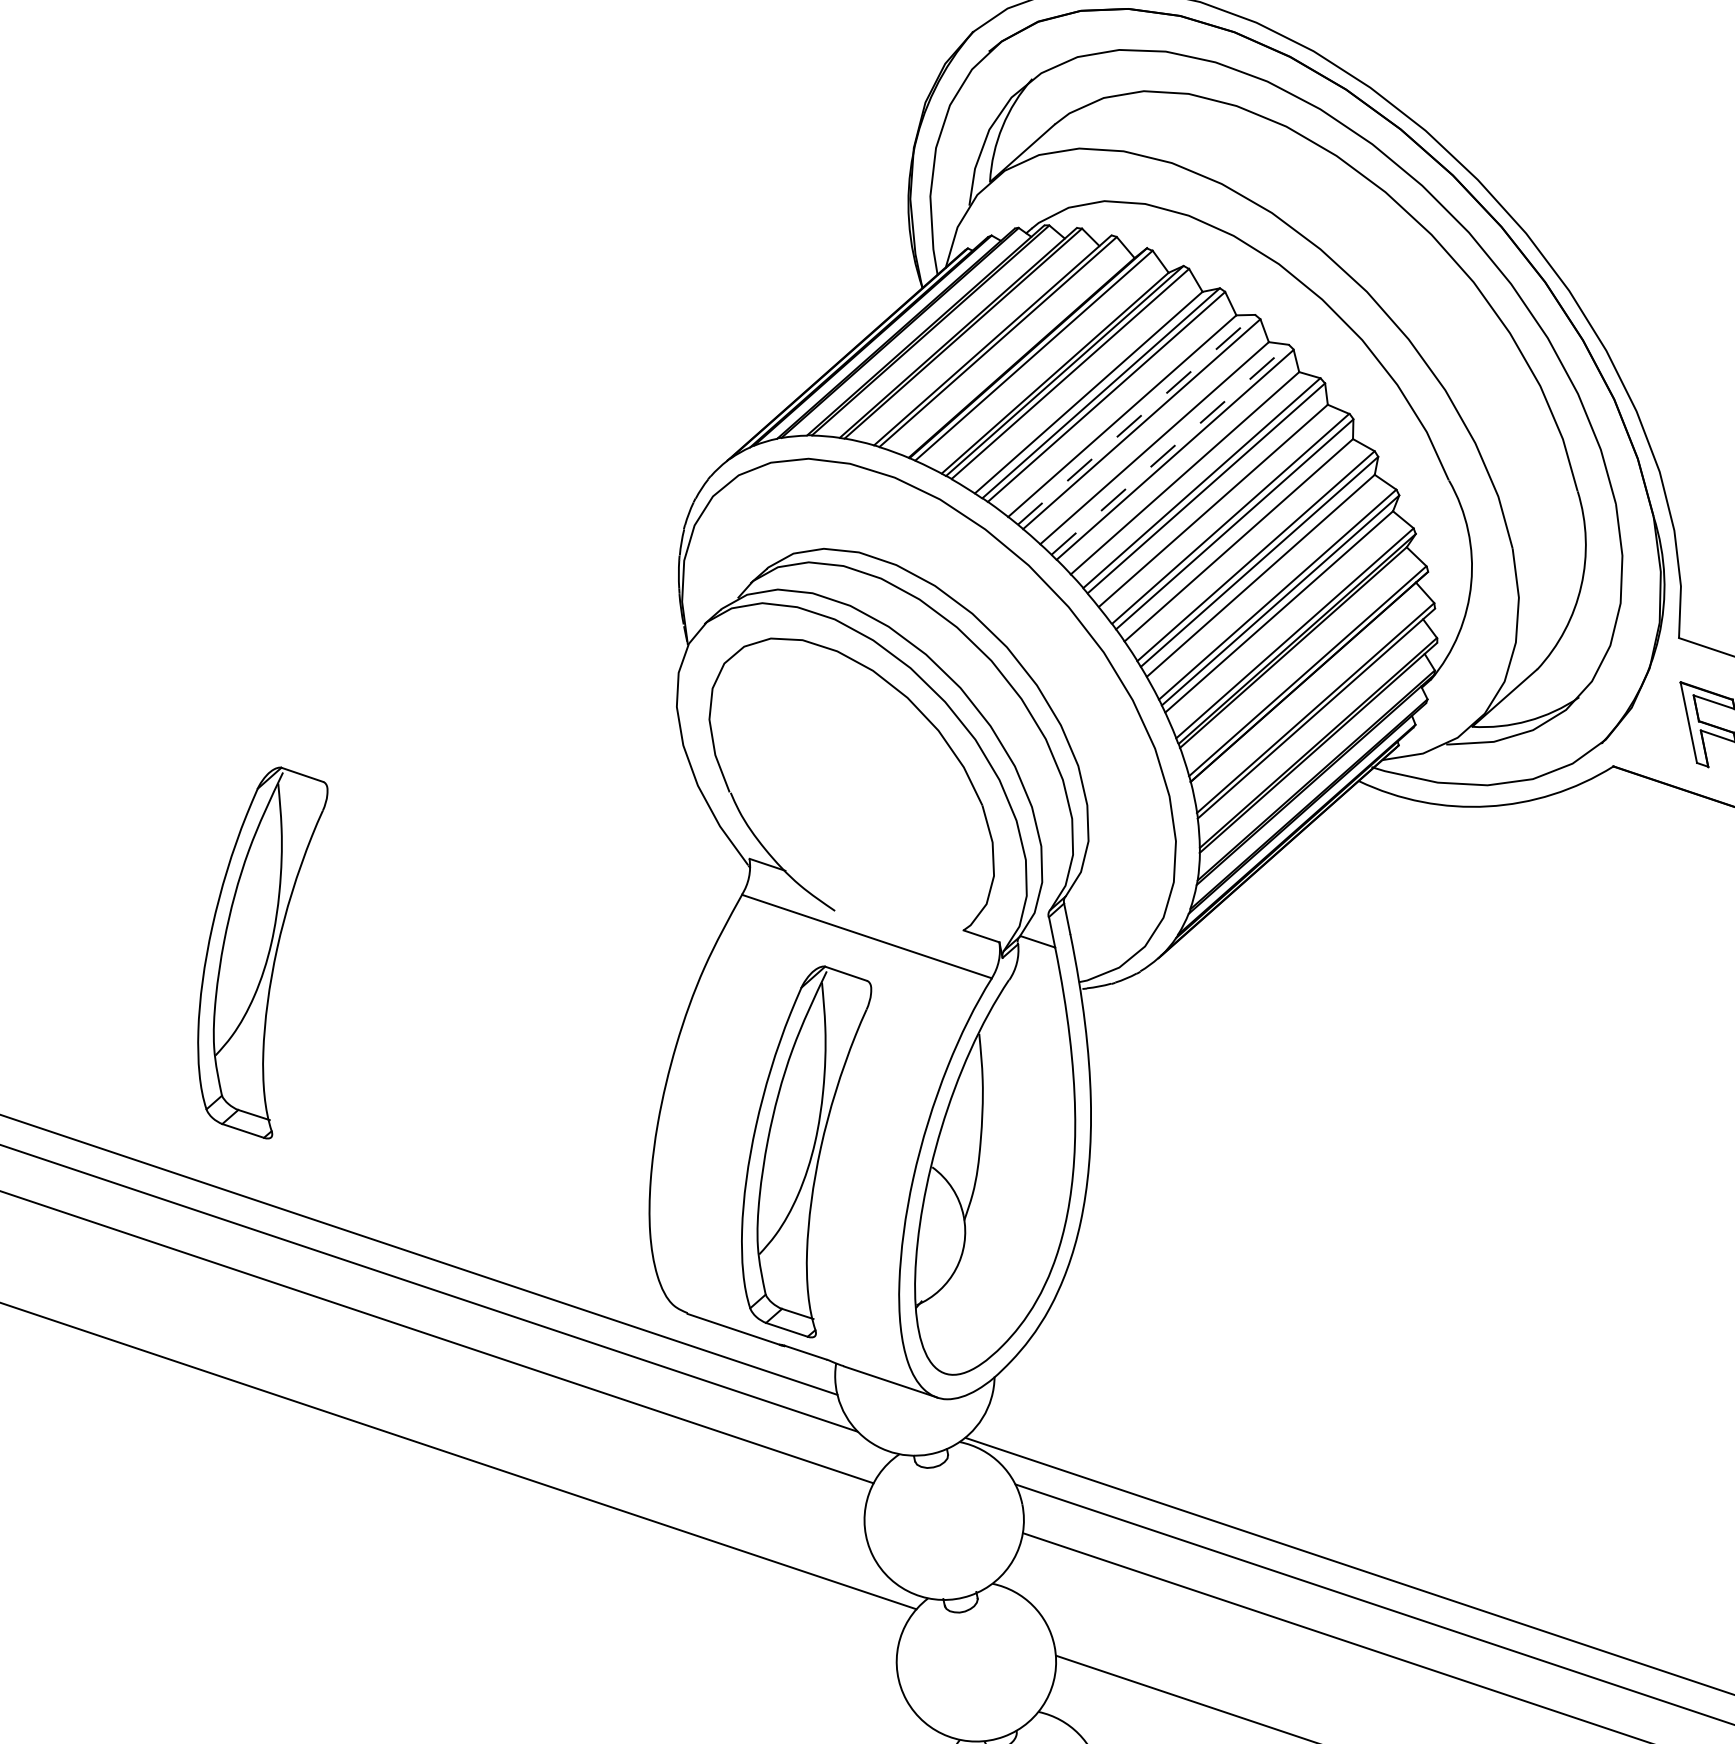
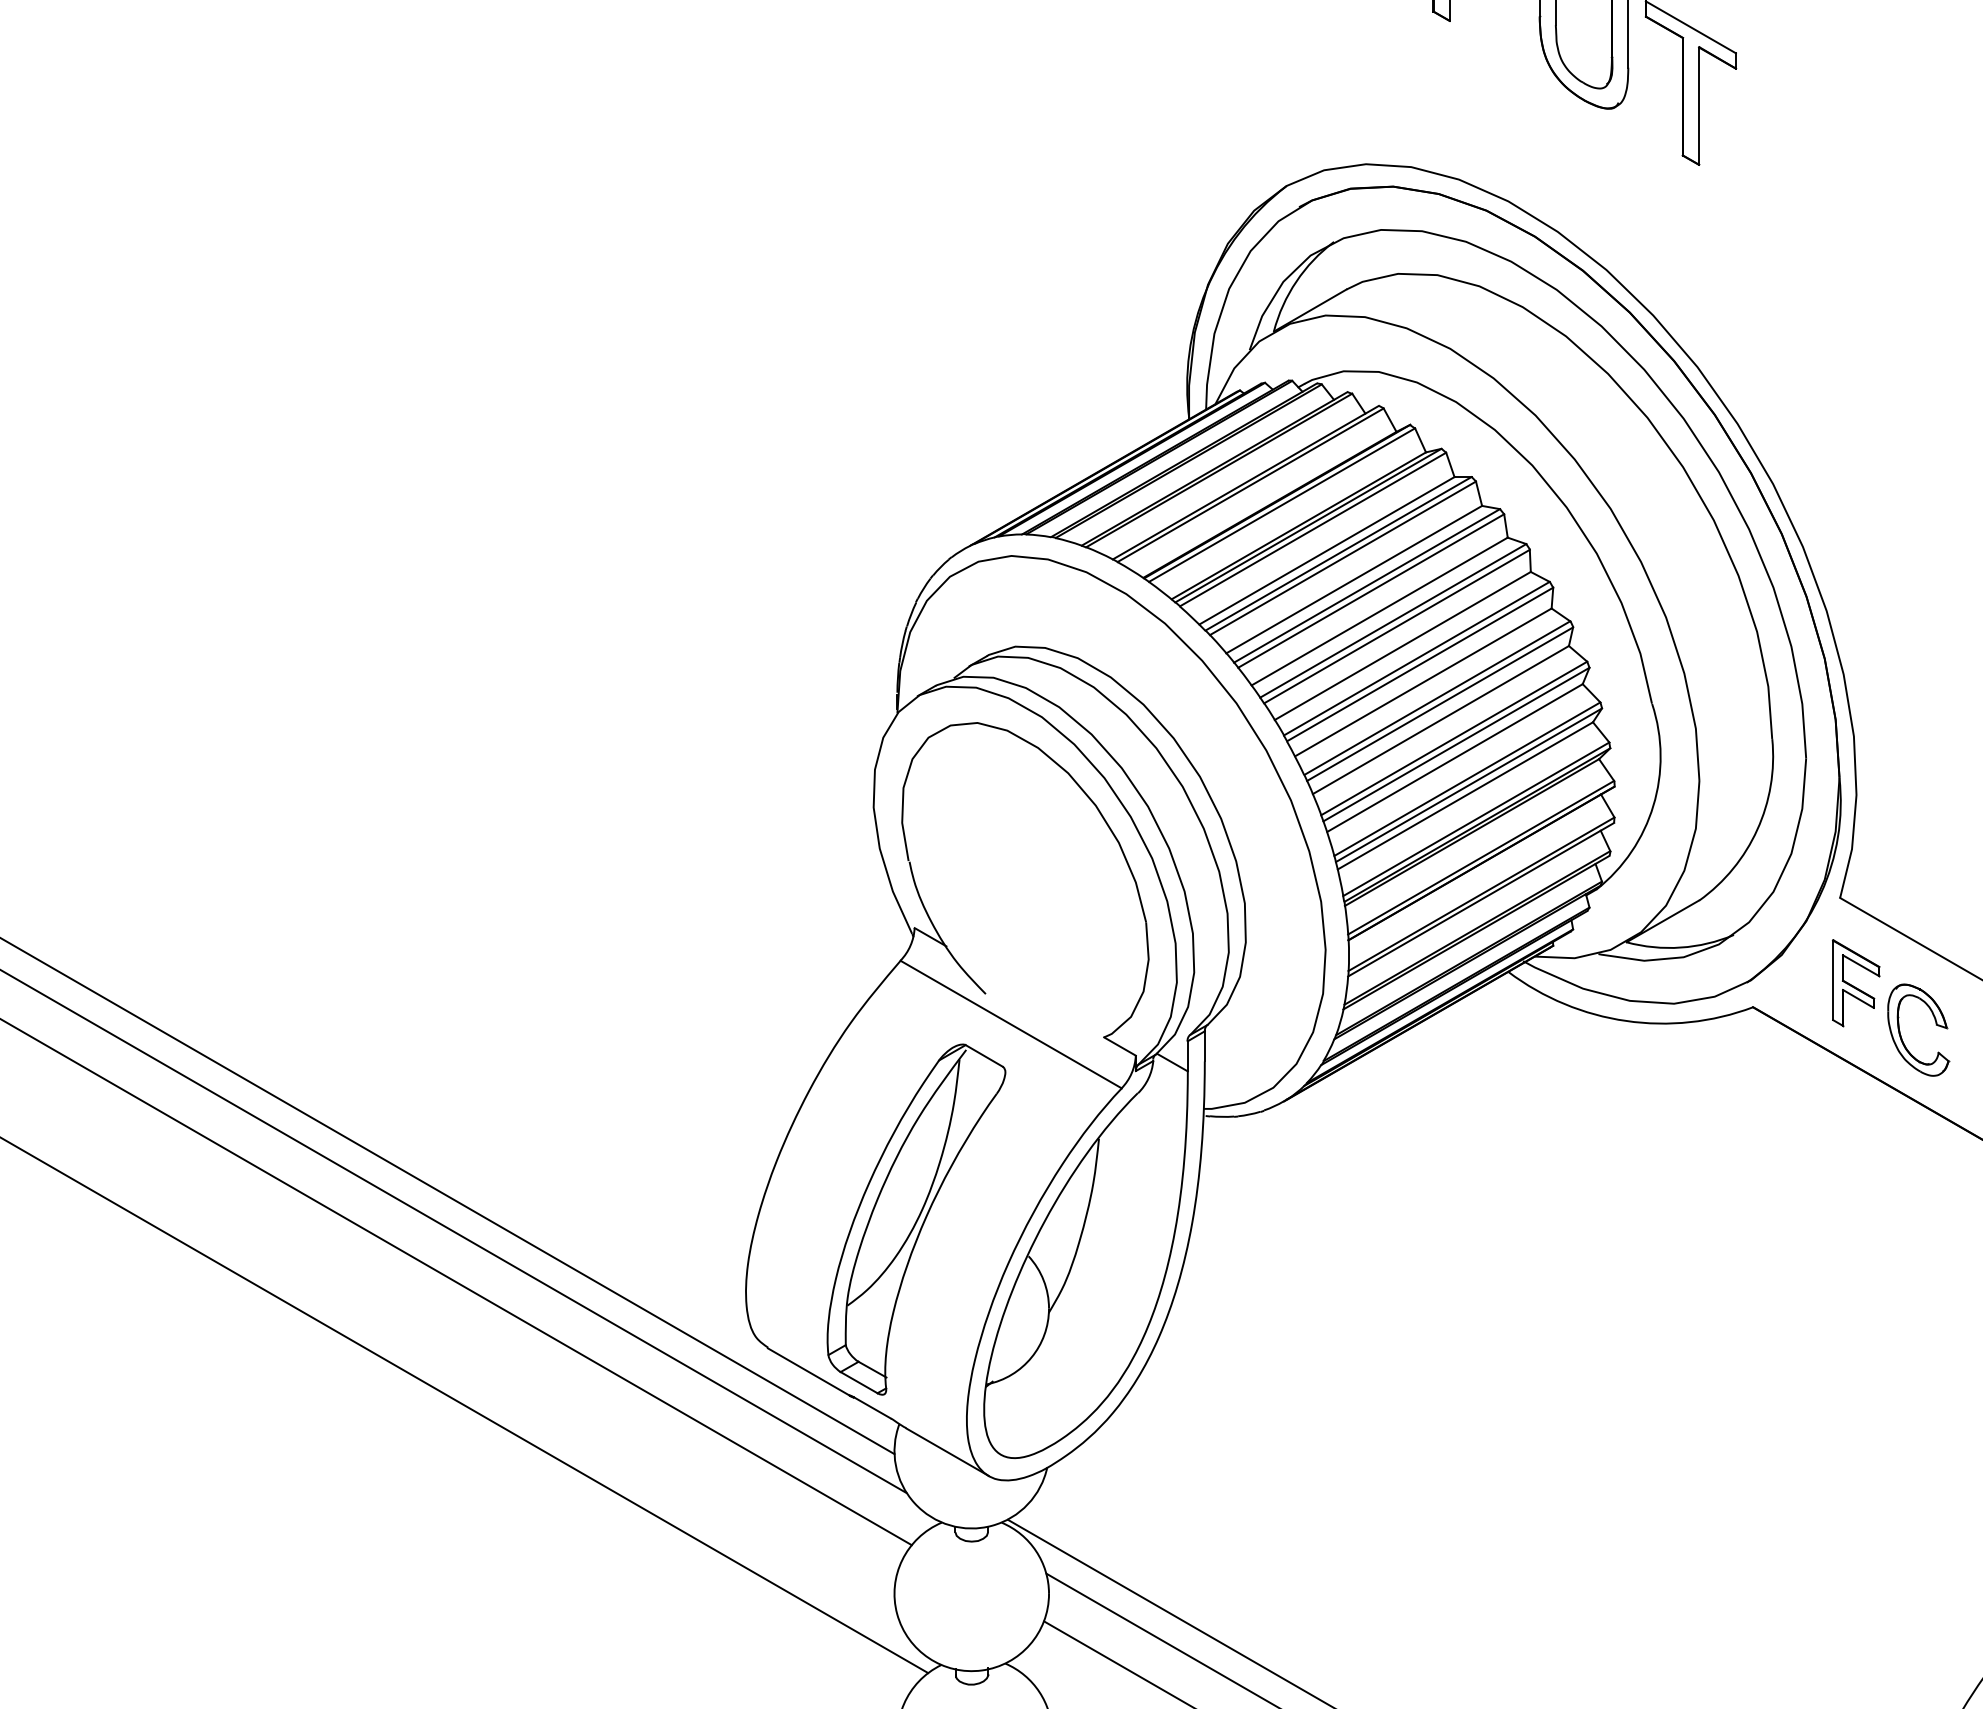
line: (1136, 419) -> (1367, 585), dashed -> solid
line: (1170, 449) -> (1393, 620), dashed -> solid
part: (267, 954) -> (438, 925), removed

